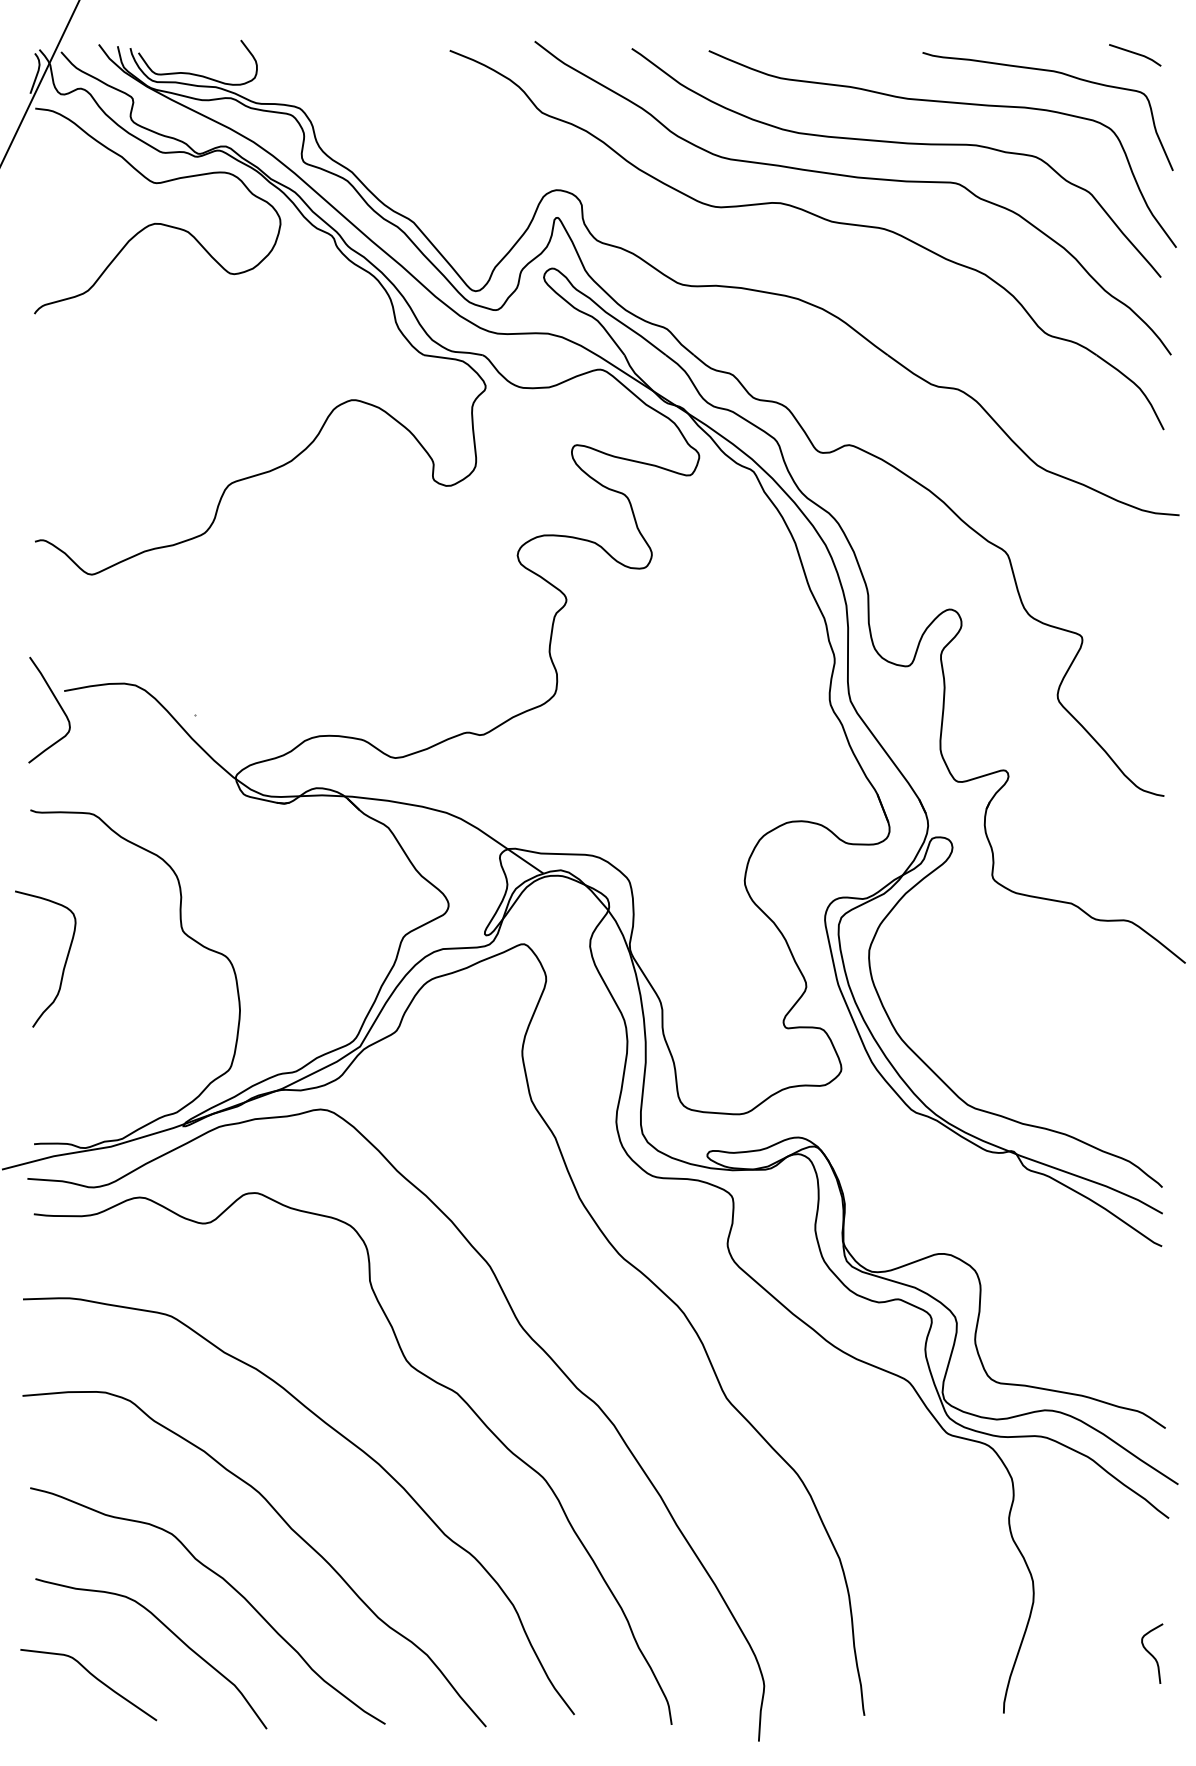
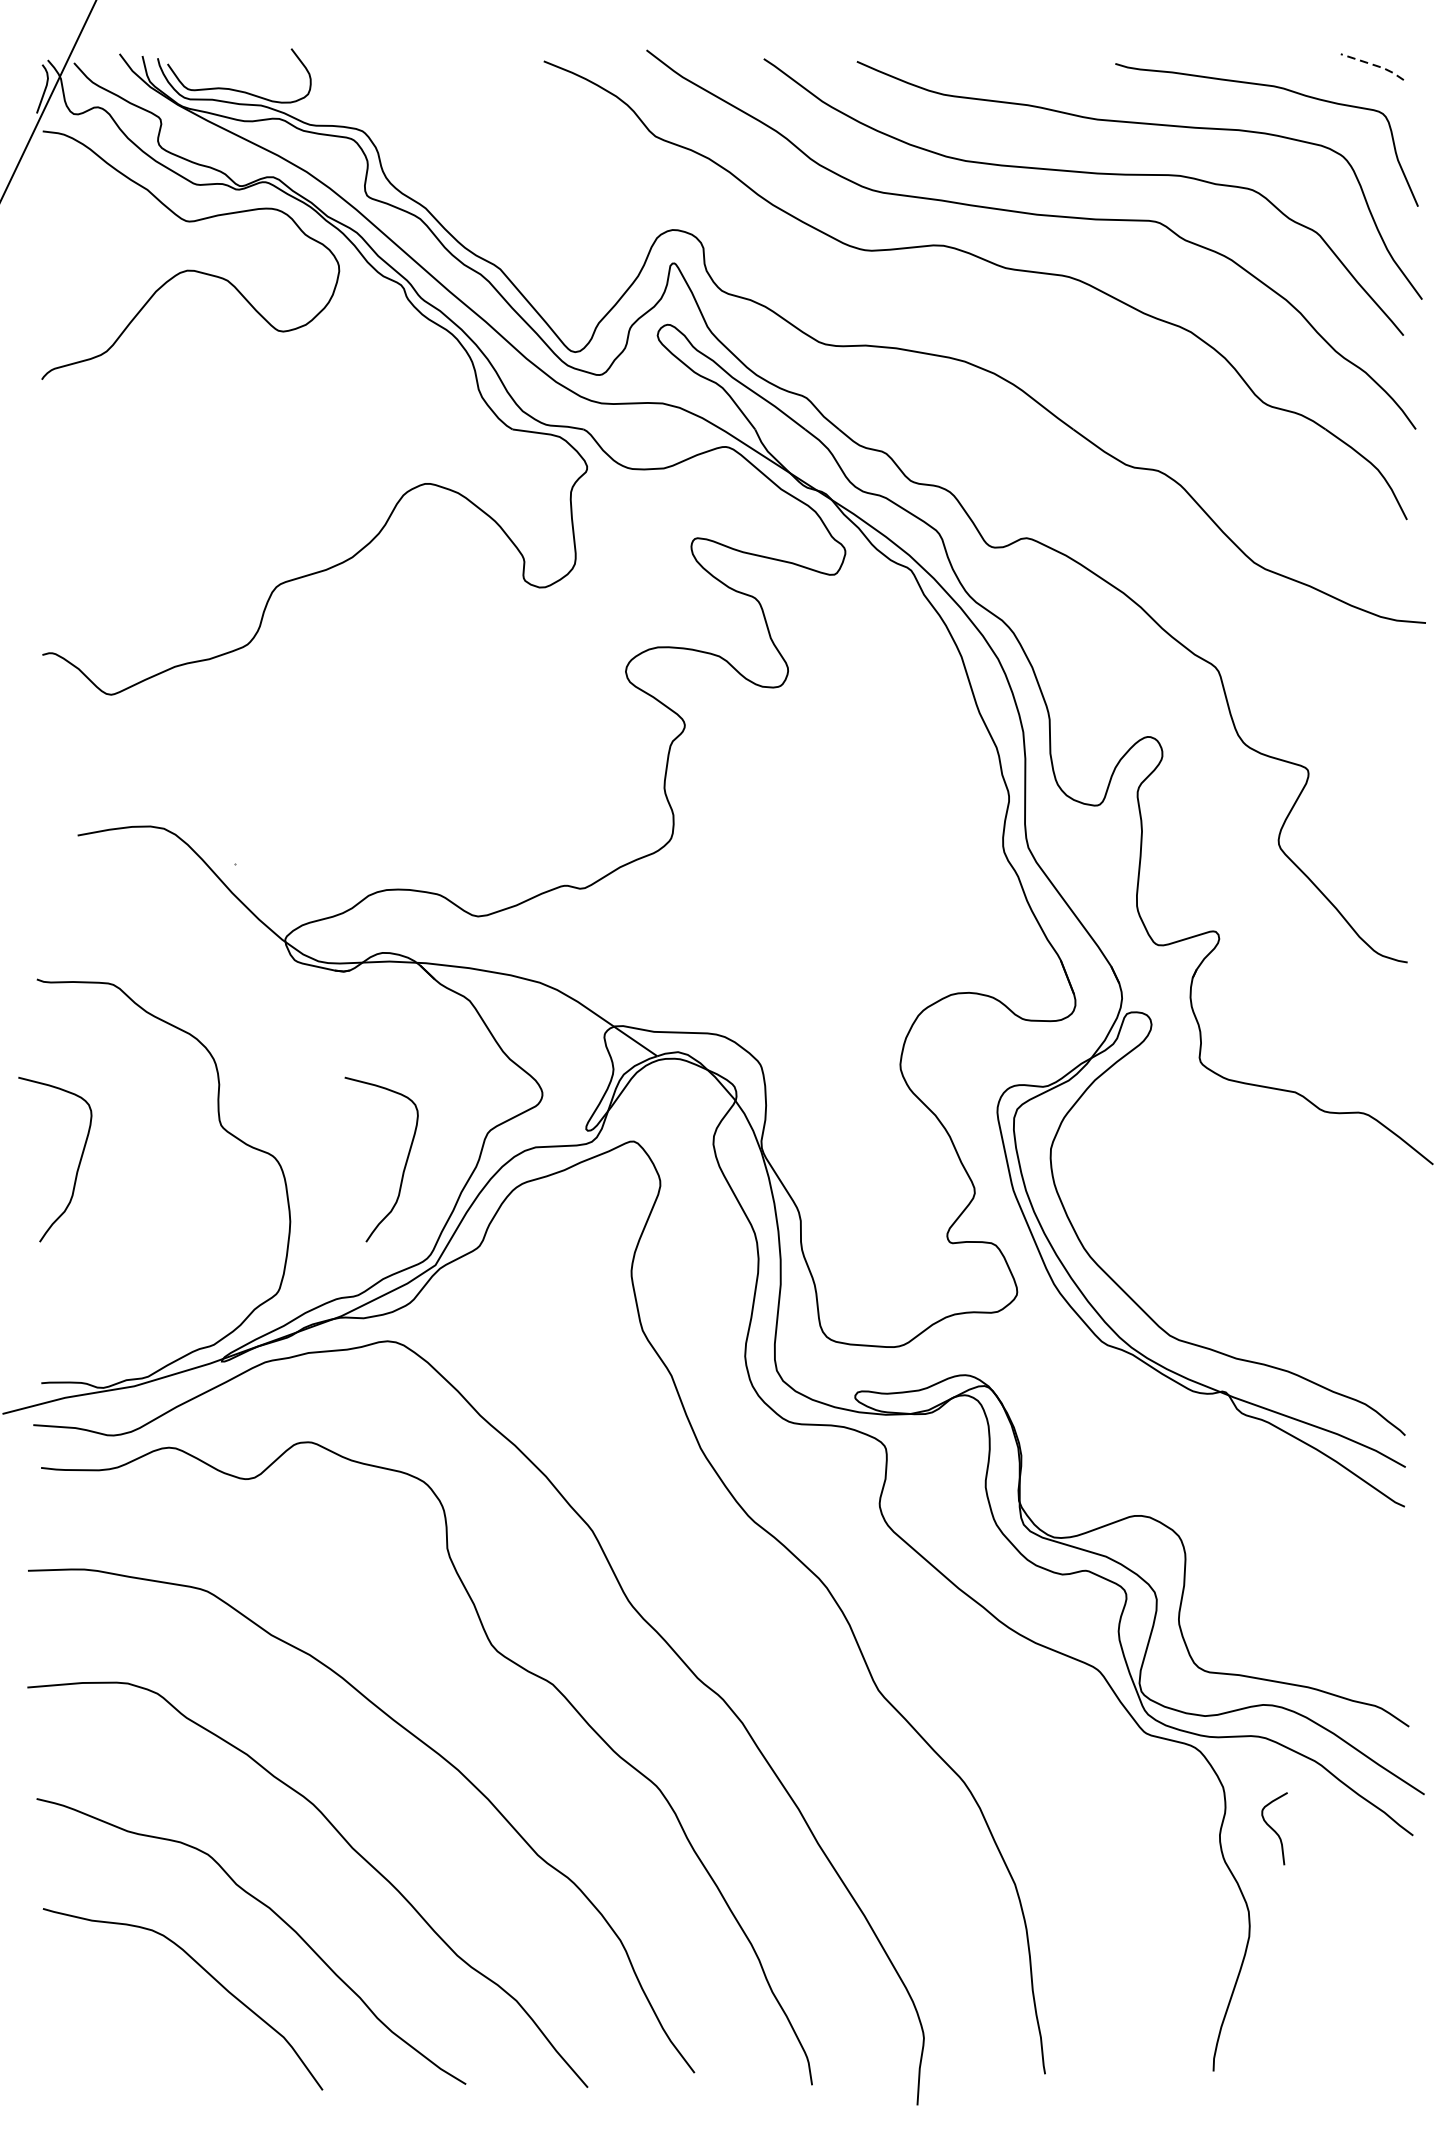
line: (1136, 53) -> (1373, 64), solid -> dashed
curve: (57, 703) -> (69, 850), removed
curve: (334, 963) -> (404, 1164), added
curve: (1151, 1653) -> (1273, 1828), moved
curve: (93, 1677) -> (113, 2027), removed

